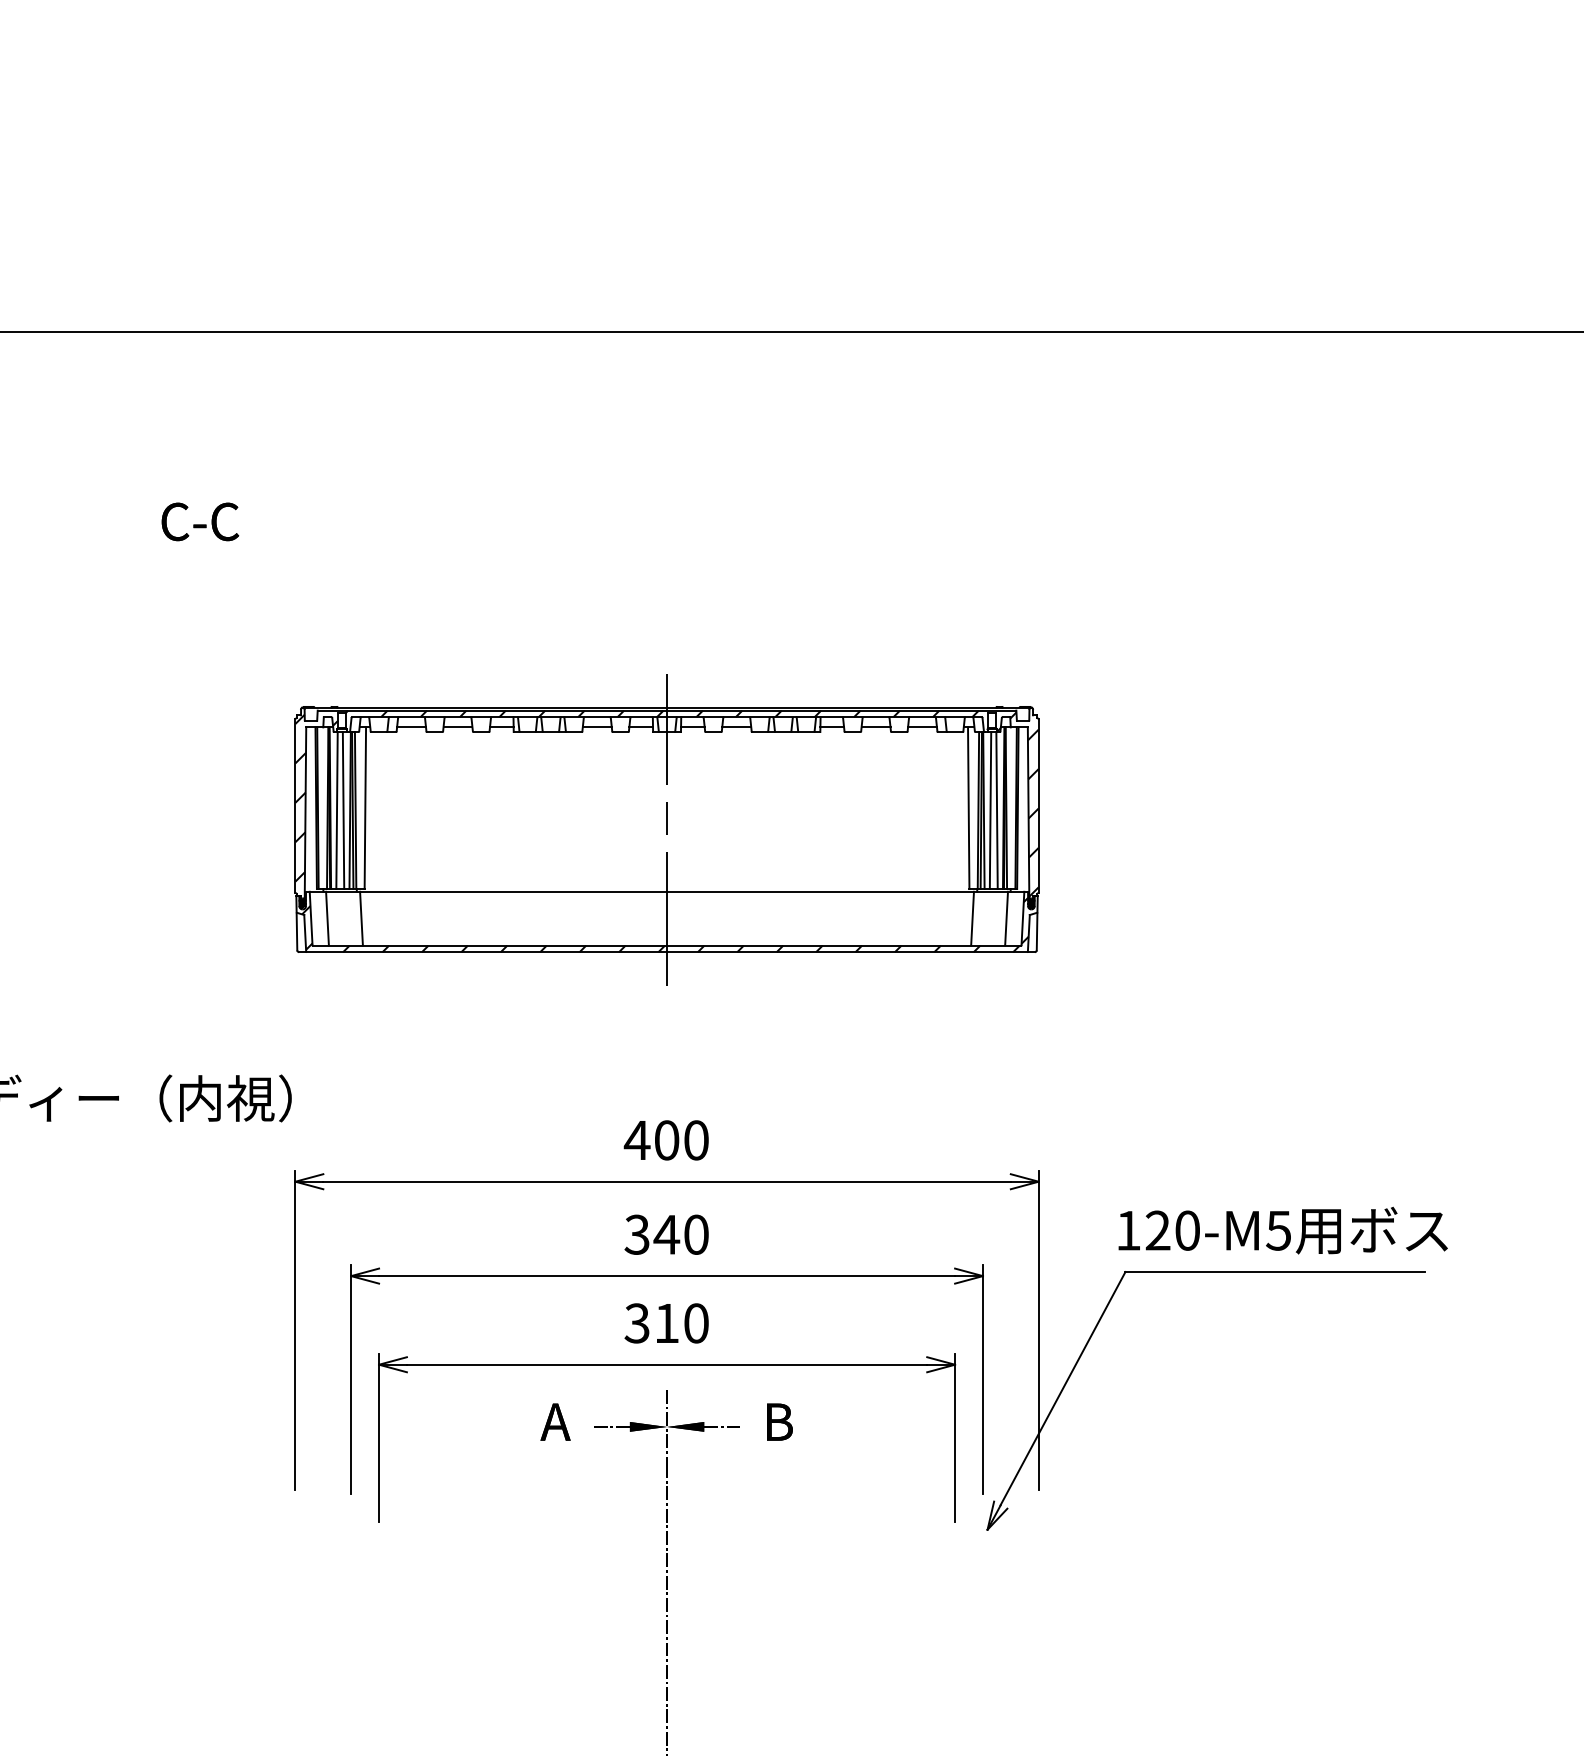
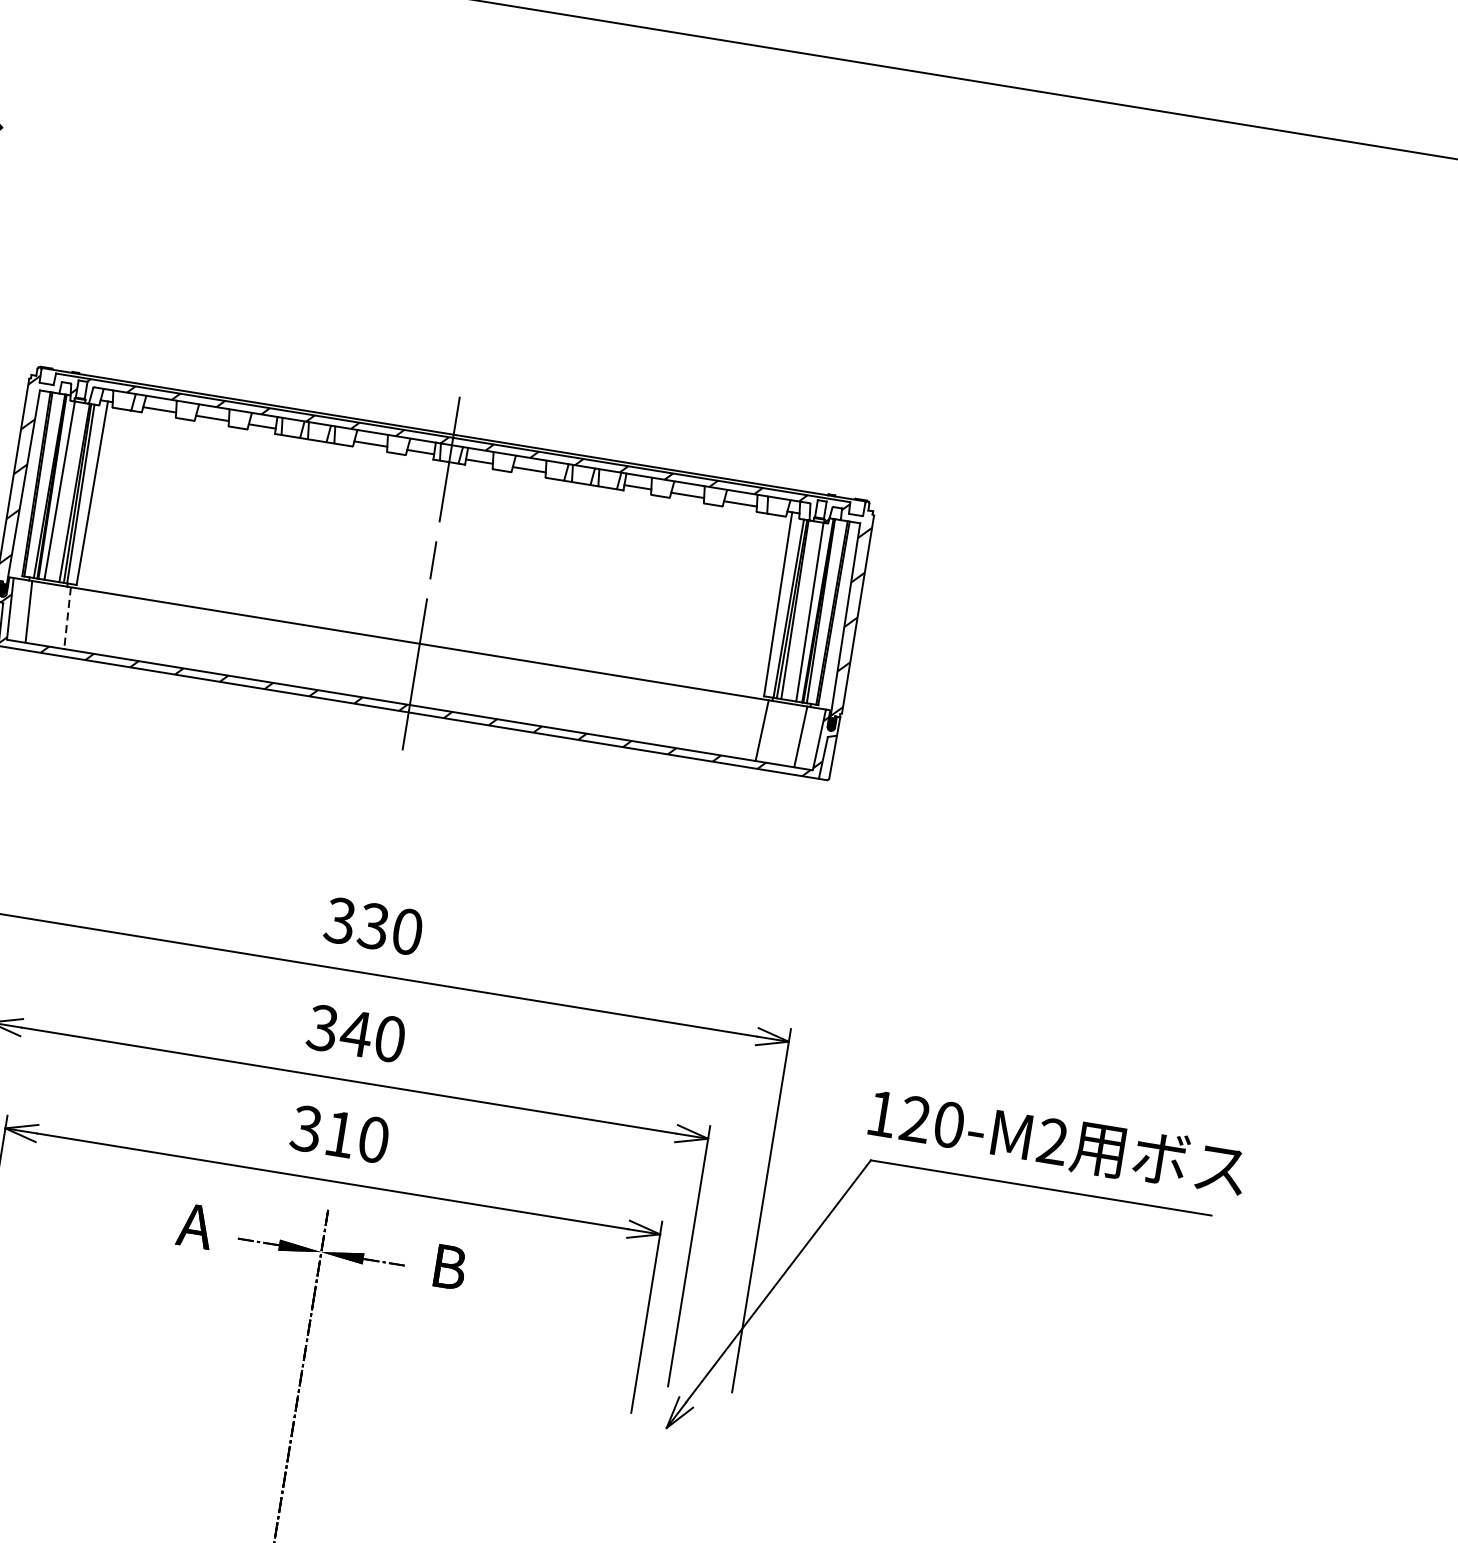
line: (343, 810) -> (67, 491), removed
line: (990, 810) -> (802, 610), removed
line: (361, 918) -> (67, 617), solid -> dashed
text: (651, 1140) -> (356, 923), 400 -> 330
text: (1278, 1230) -> (1052, 1141), 120-M5 -> 120-M2

